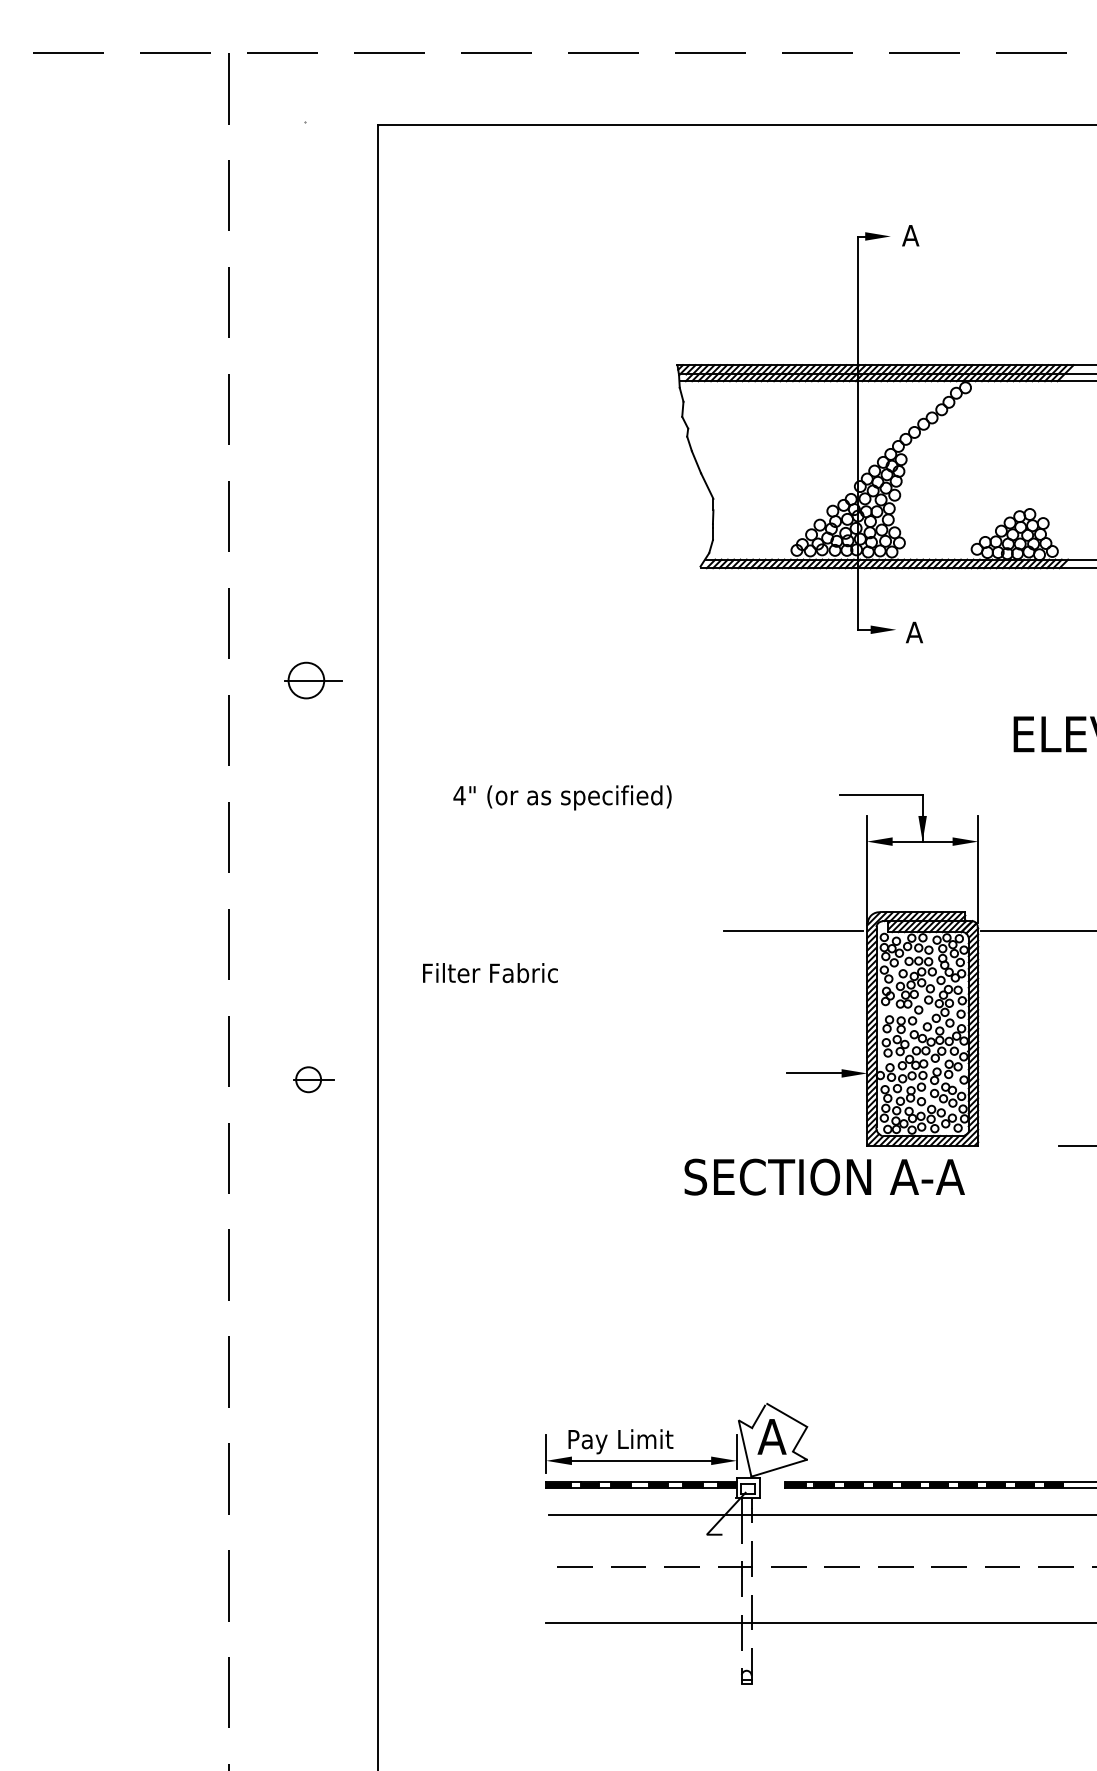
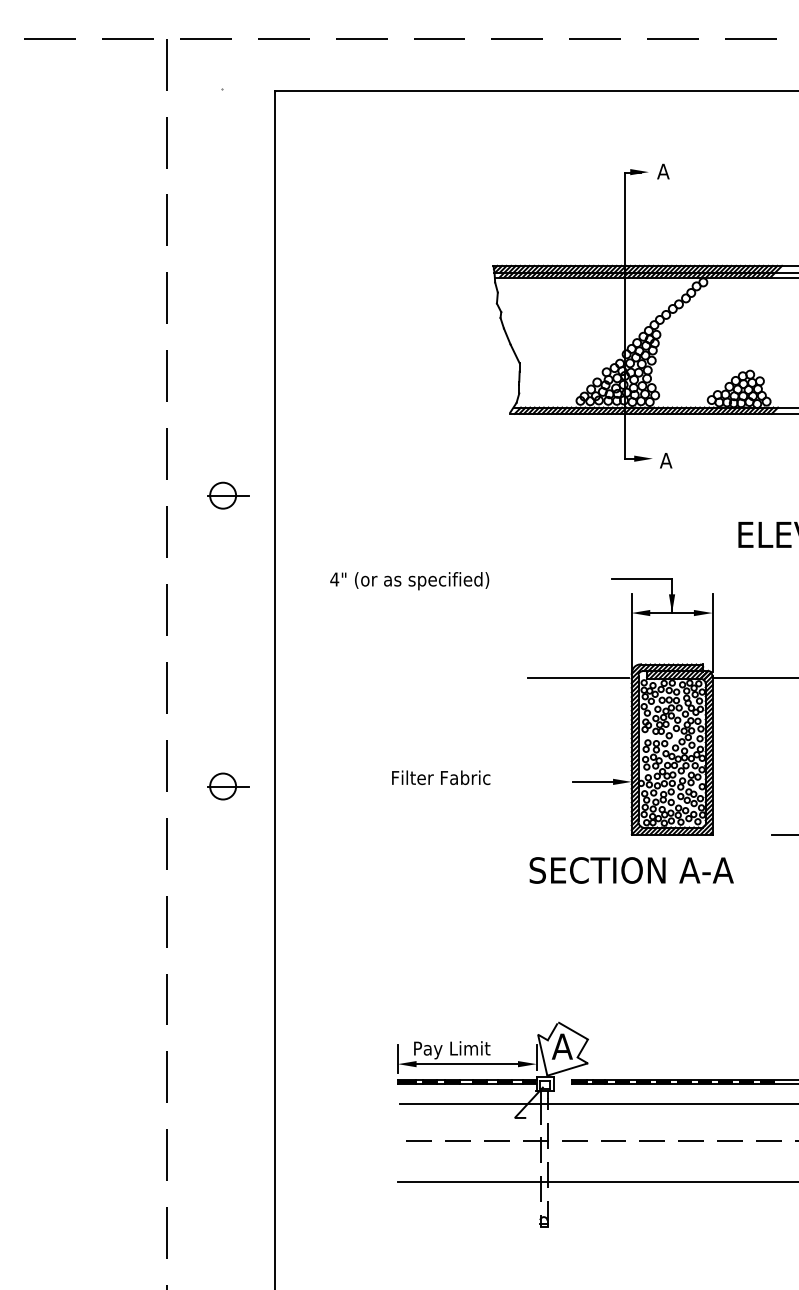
text: (490, 972) -> (441, 777), moved
part: (313, 1079) -> (228, 786), size x1.43
text: (824, 1177) -> (631, 870), moved

